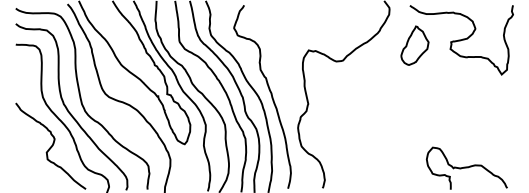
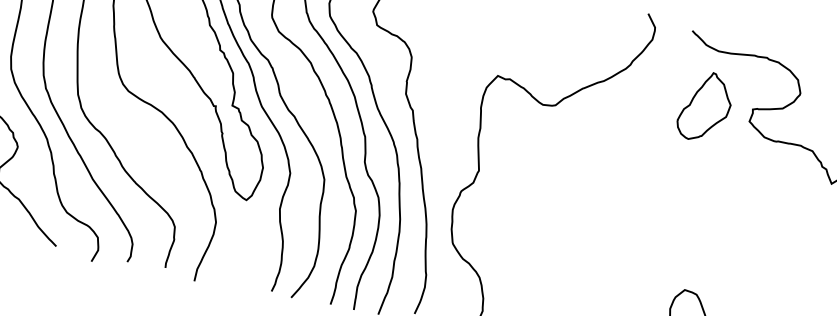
part: (414, 45) -> (704, 106), moved

